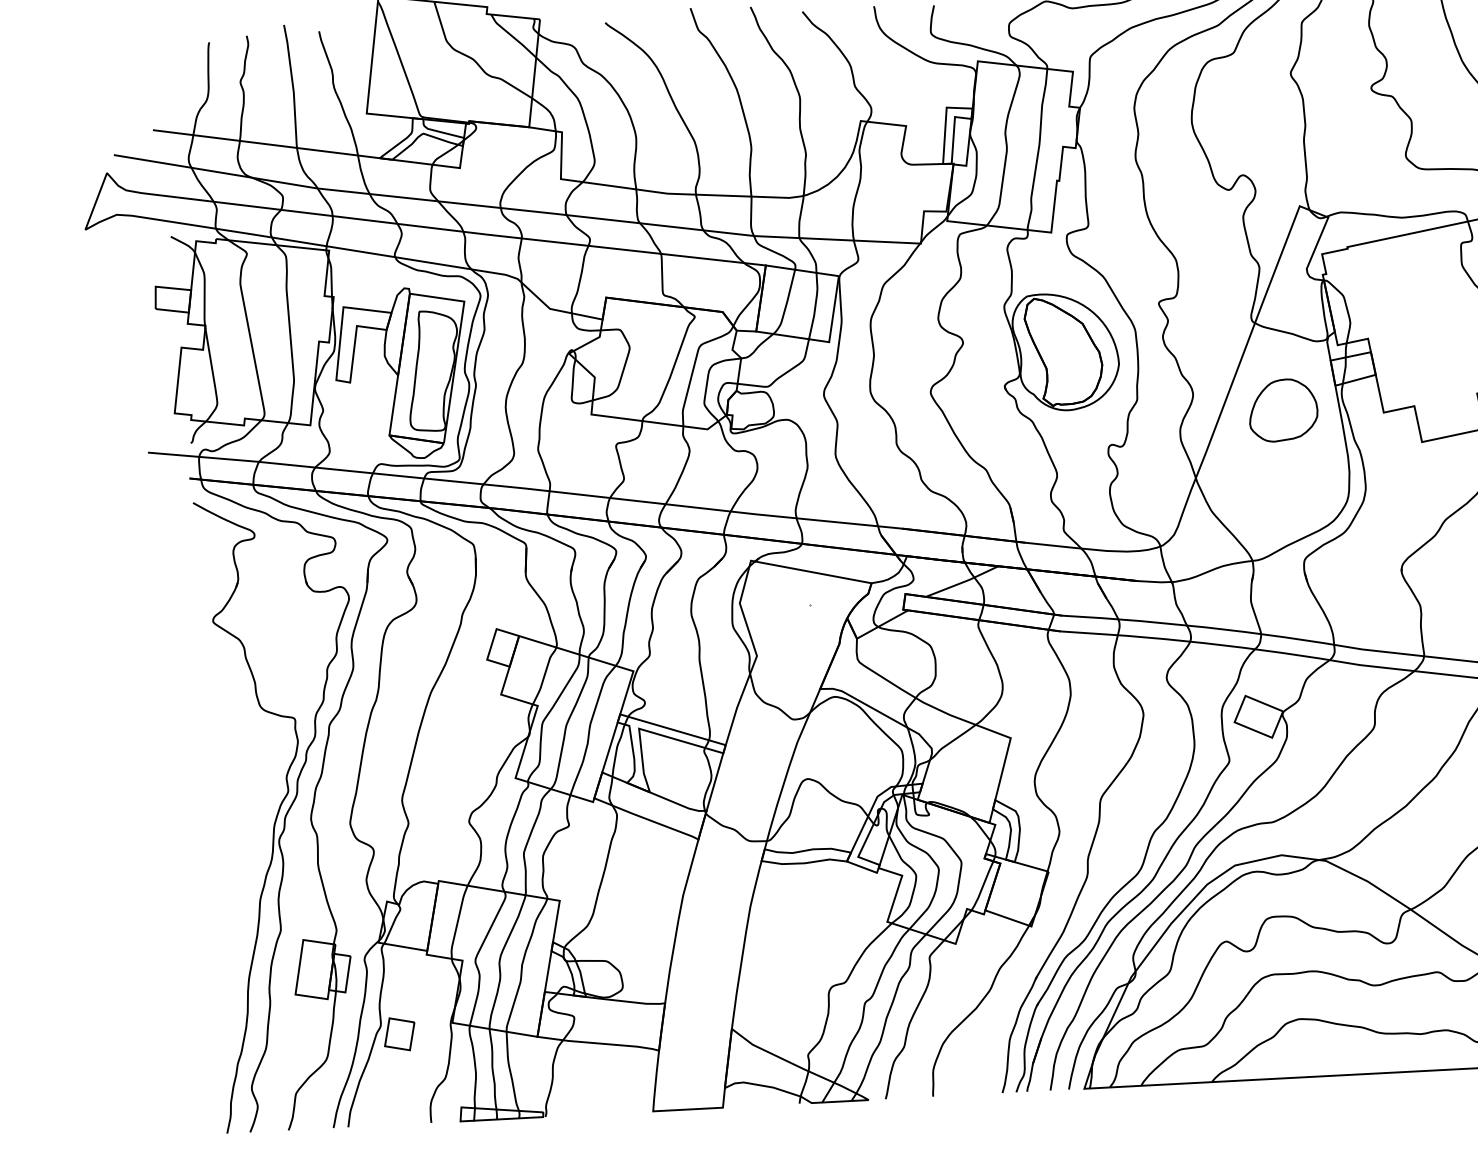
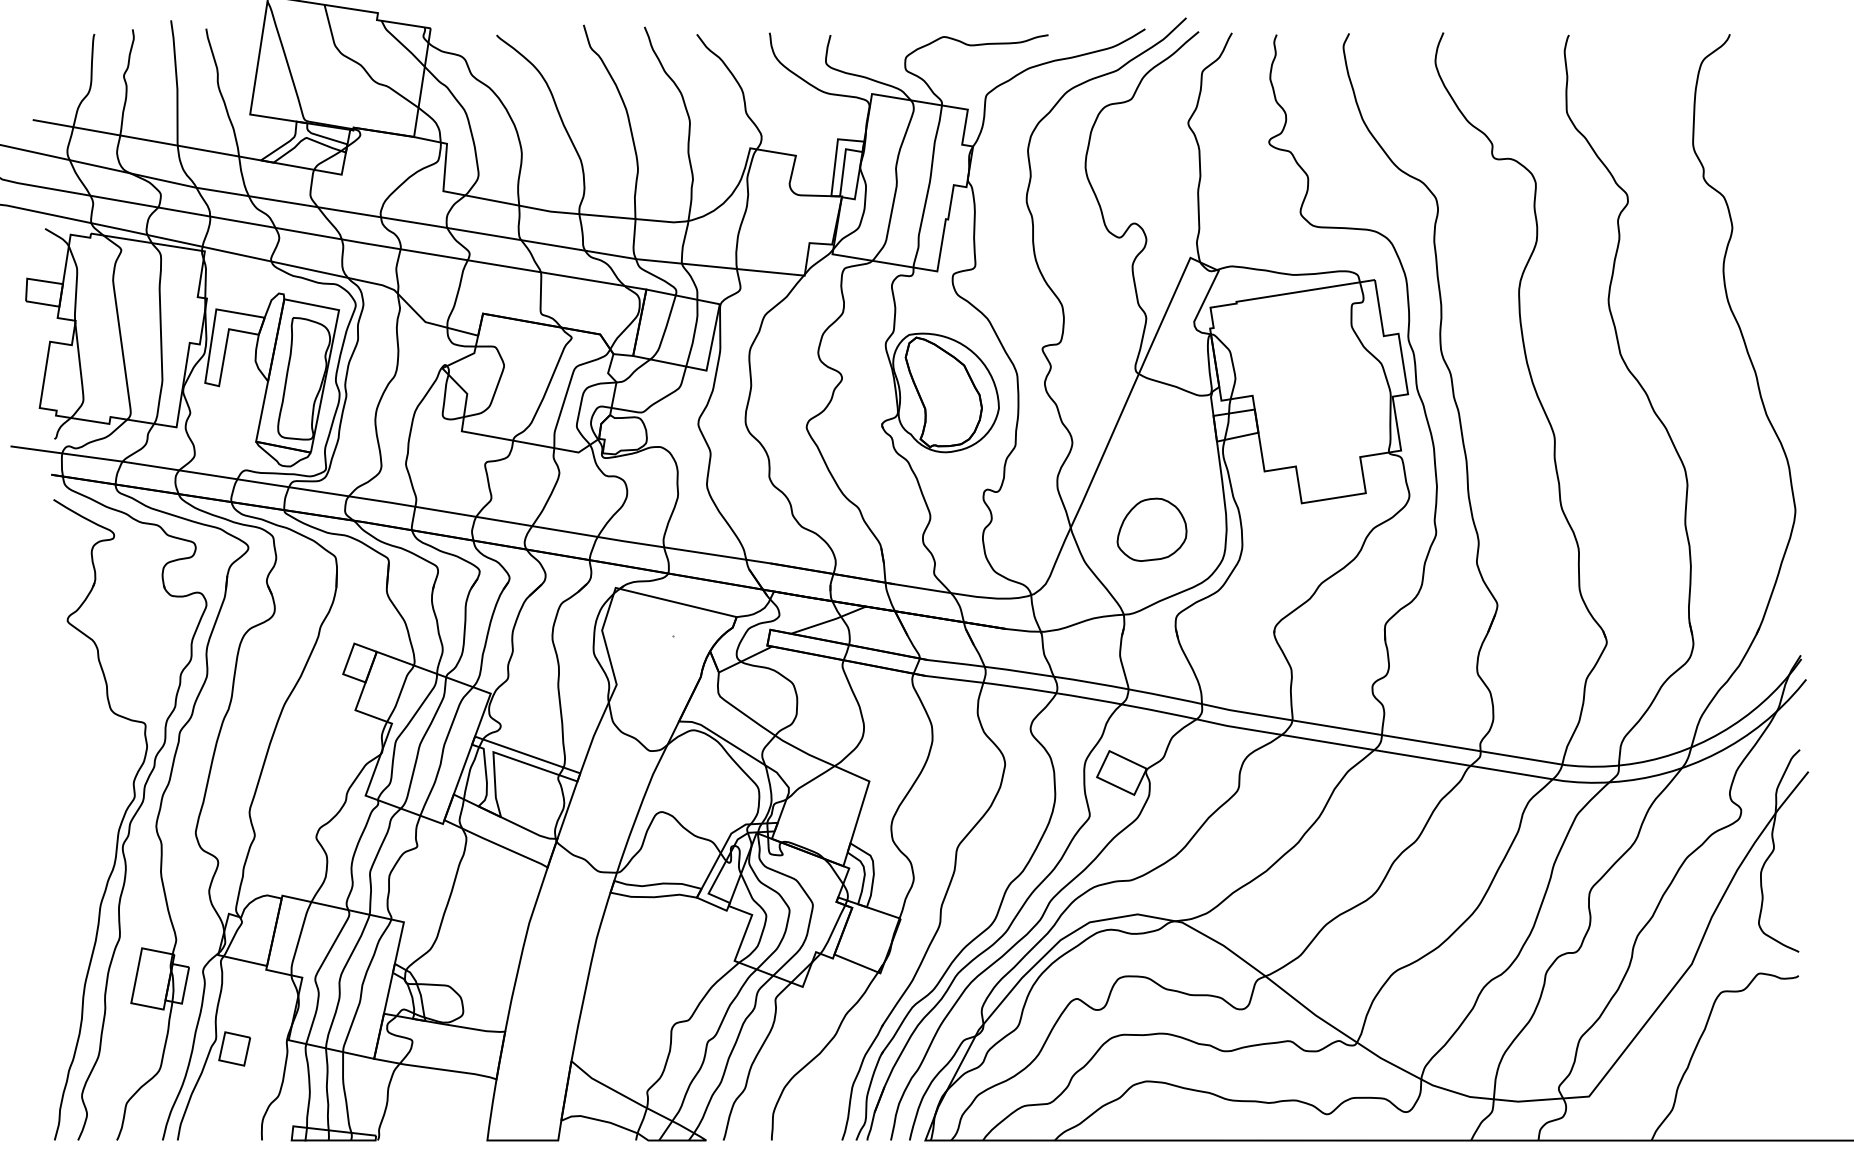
part: (1282, 410) -> (1151, 529), moved

